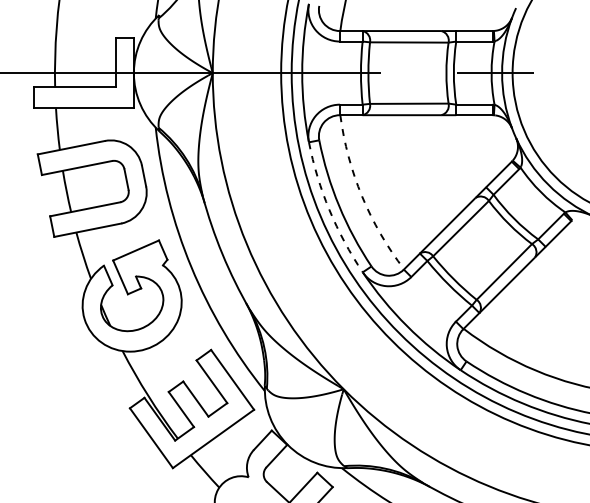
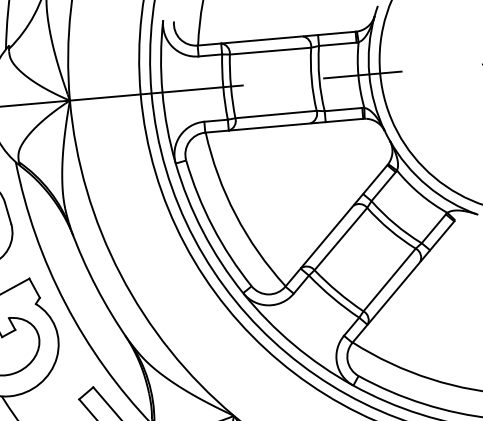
arc: (362, 196) -> (236, 214), dashed -> solid
arc: (329, 210) -> (203, 232), dashed -> solid

